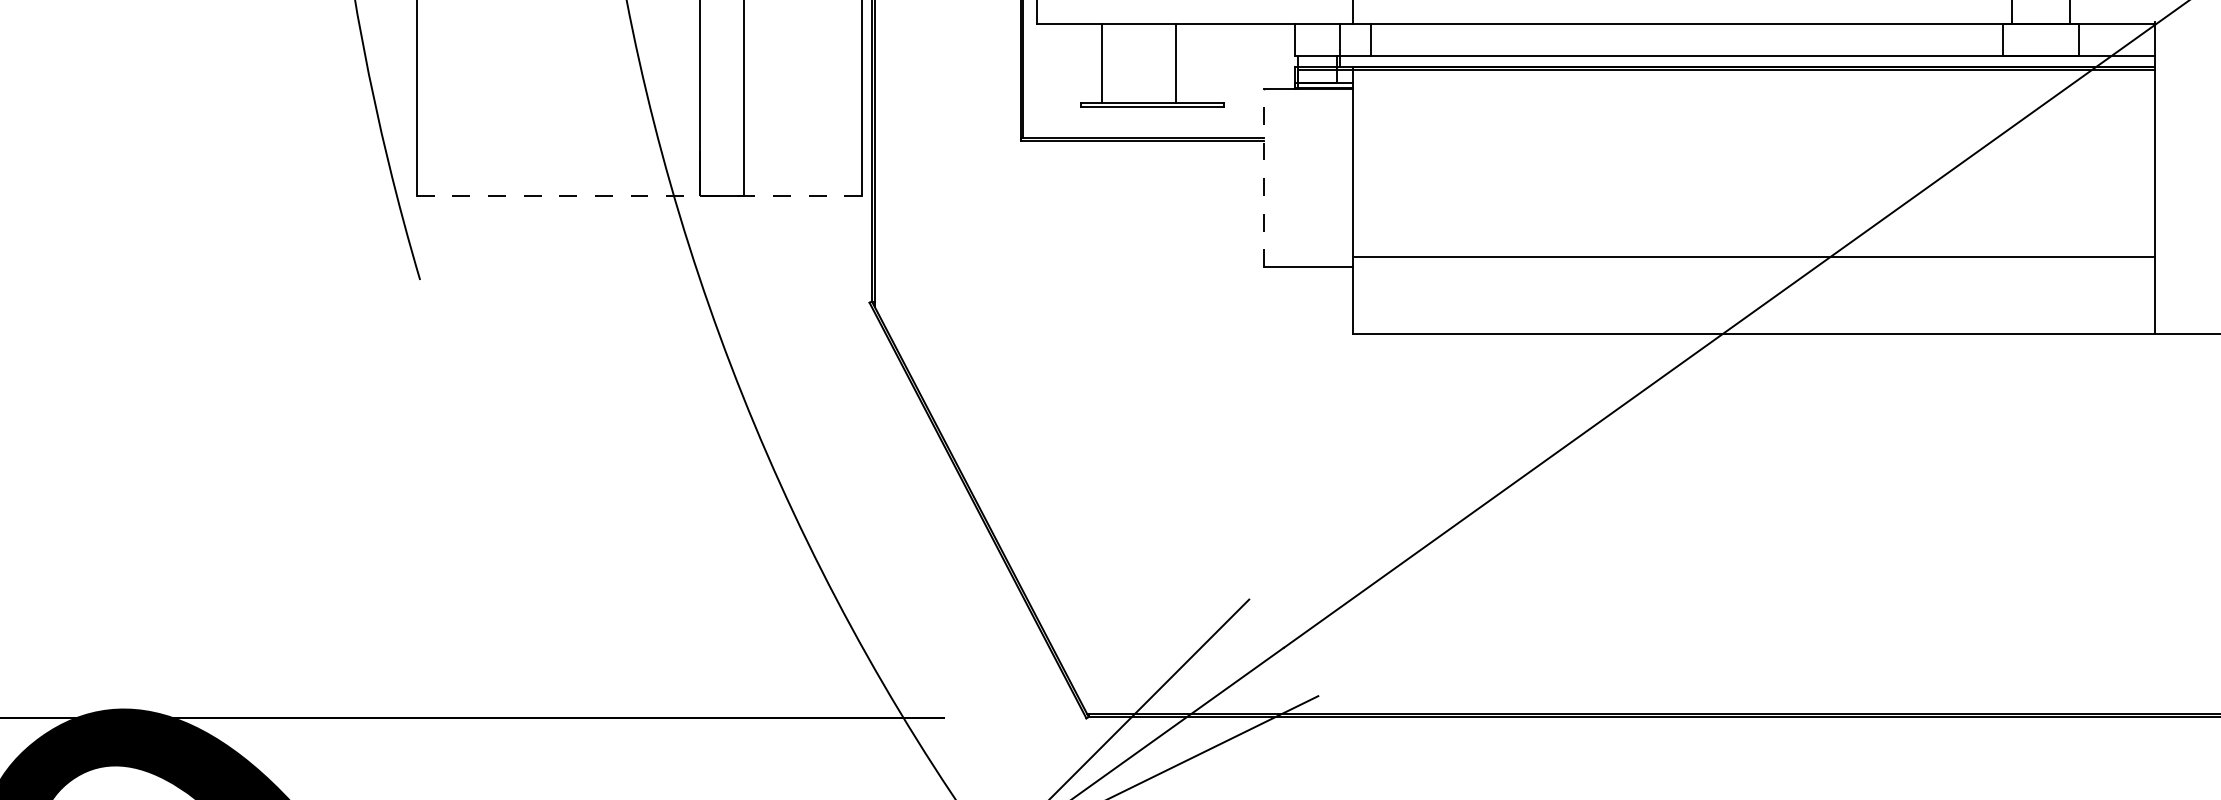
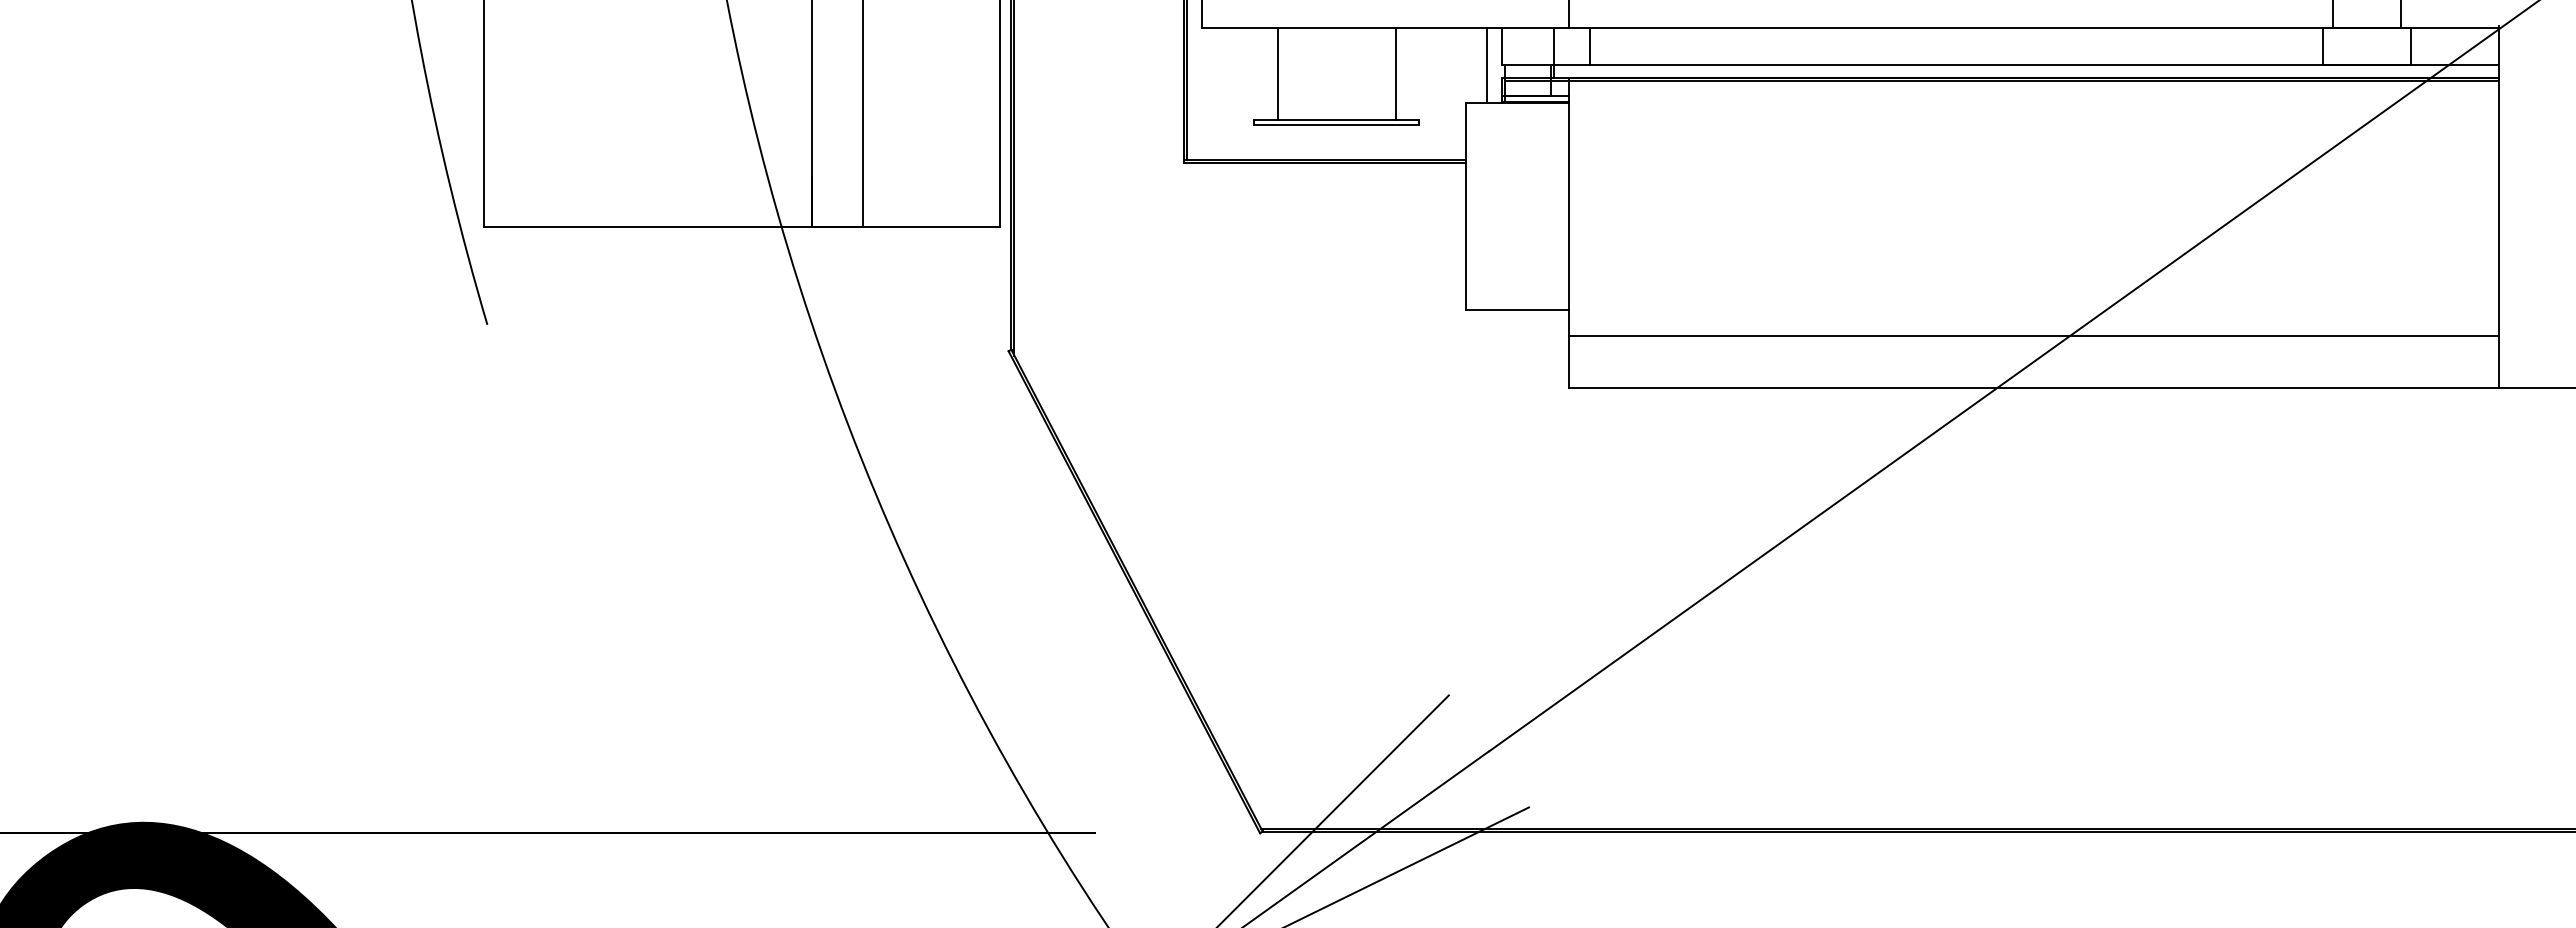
line: (1281, 56) -> (1486, 65), added
line: (1175, 63) -> (1395, 73), moved
line: (1263, 177) -> (1465, 206), dashed -> solid
line: (640, 196) -> (742, 227), dashed -> solid
line: (1753, 256) -> (2033, 335), moved

